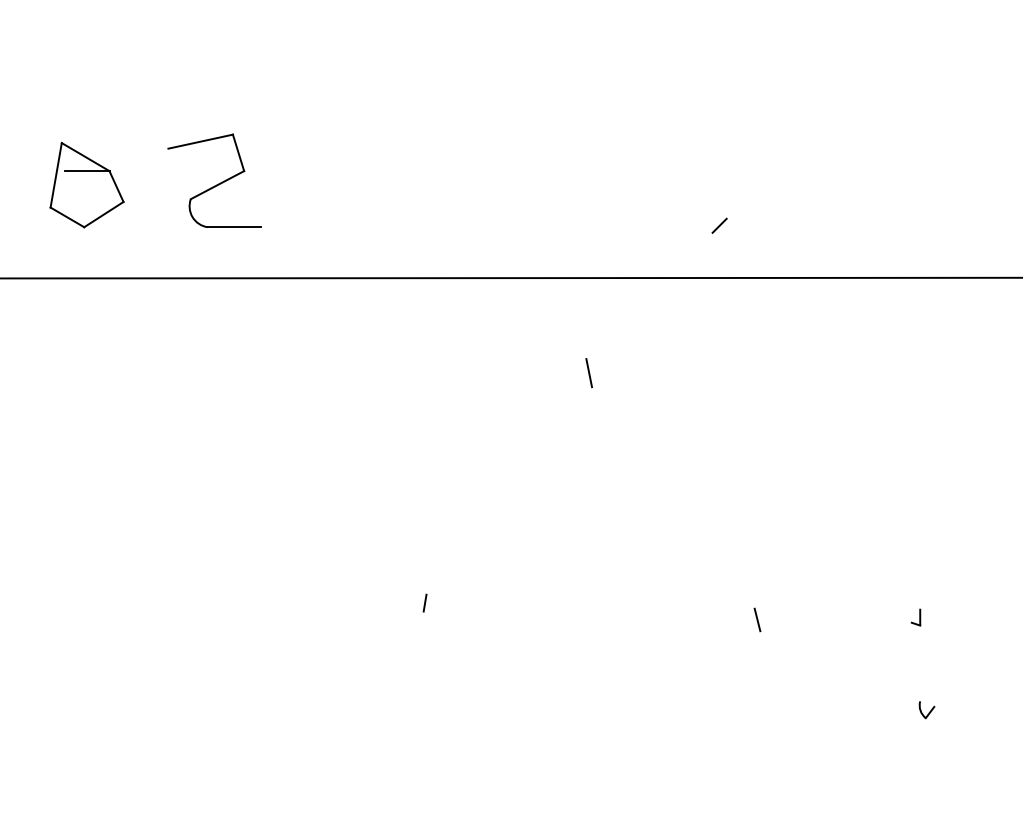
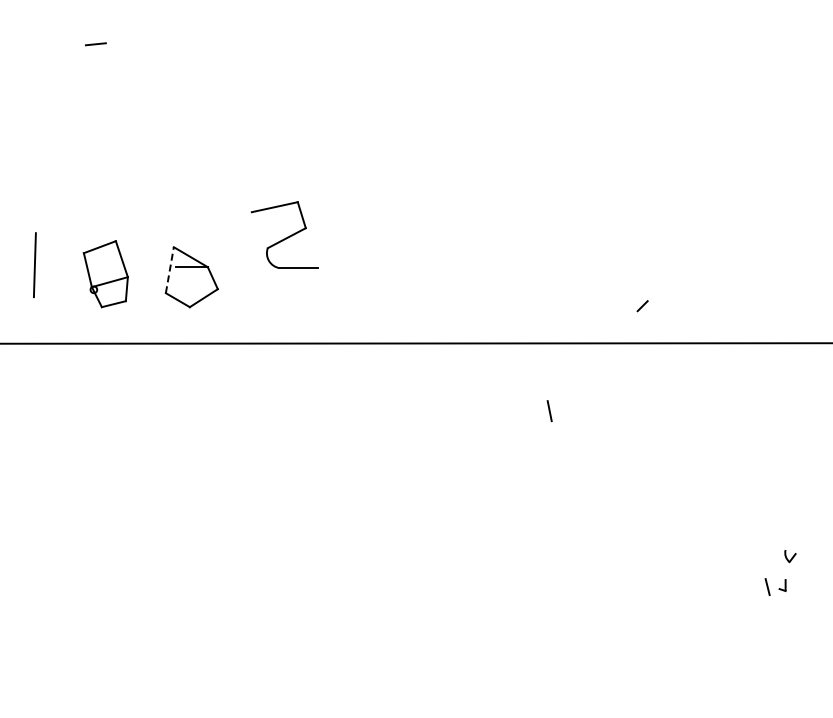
line: (55, 174) -> (169, 269), solid -> dashed
part: (214, 179) -> (284, 234), moved
line: (424, 602) -> (432, 574), removed
line: (757, 619) -> (767, 586), moved
part: (927, 710) -> (790, 556), moved

